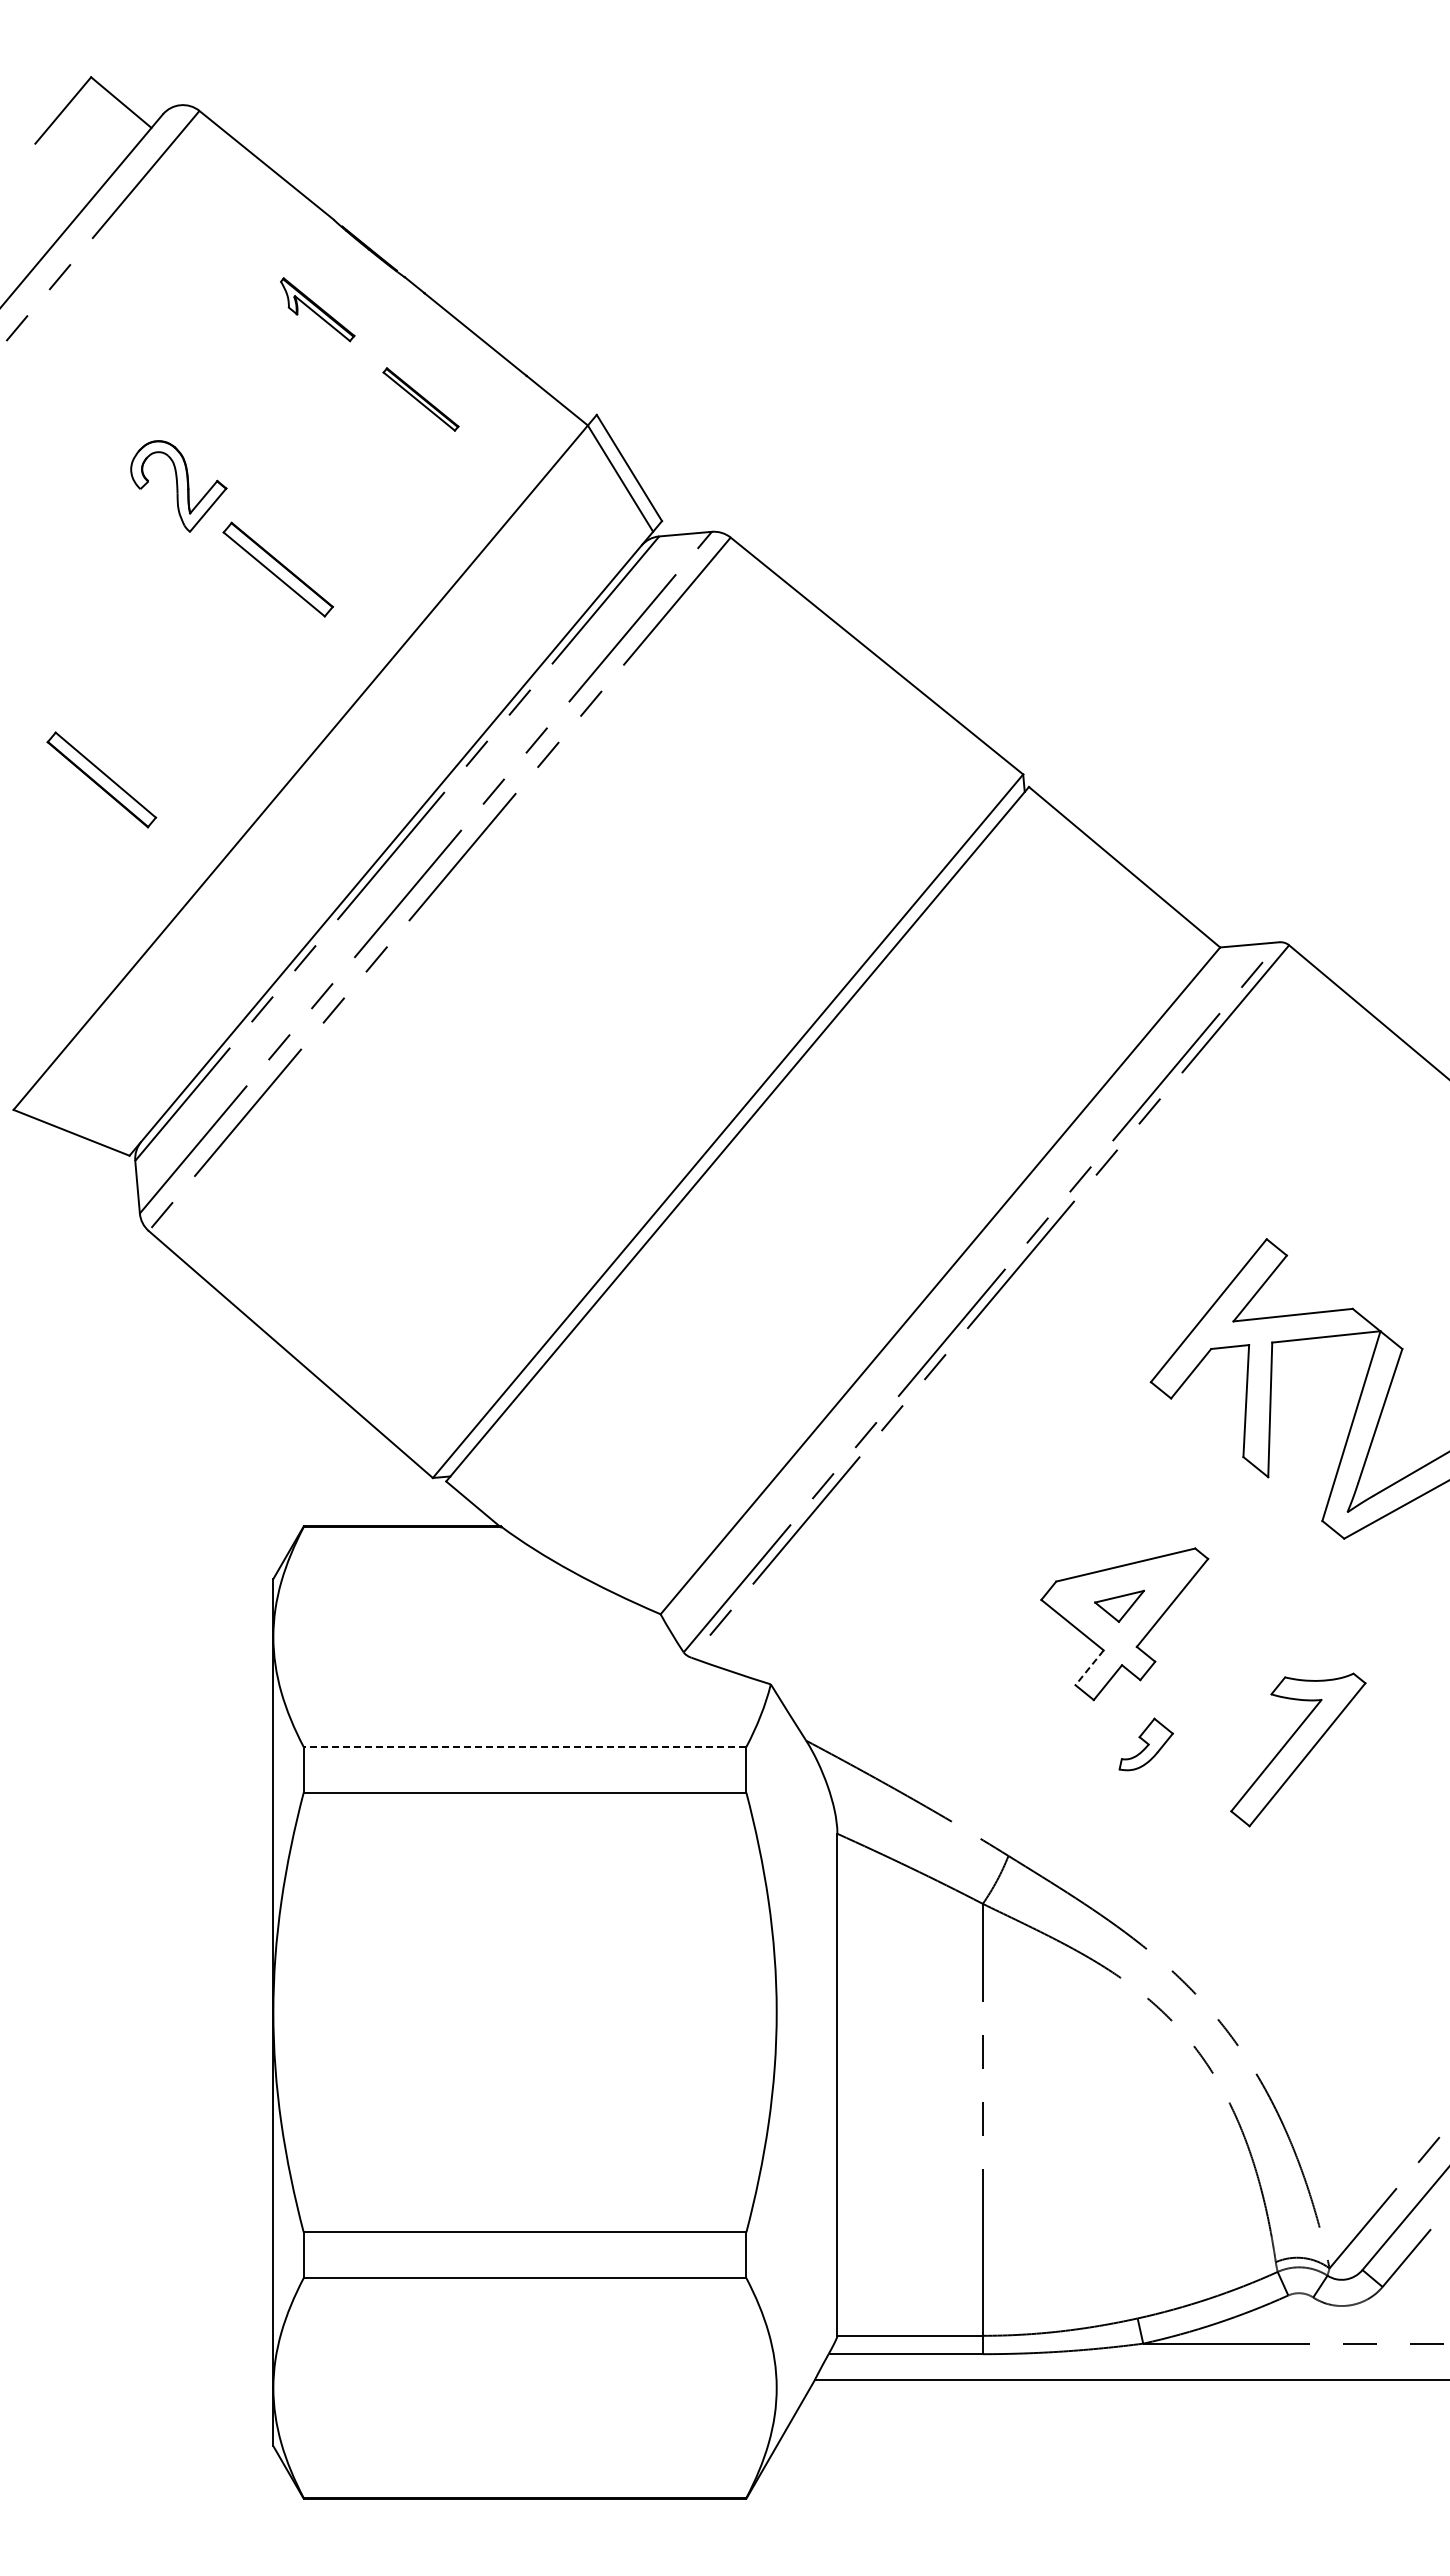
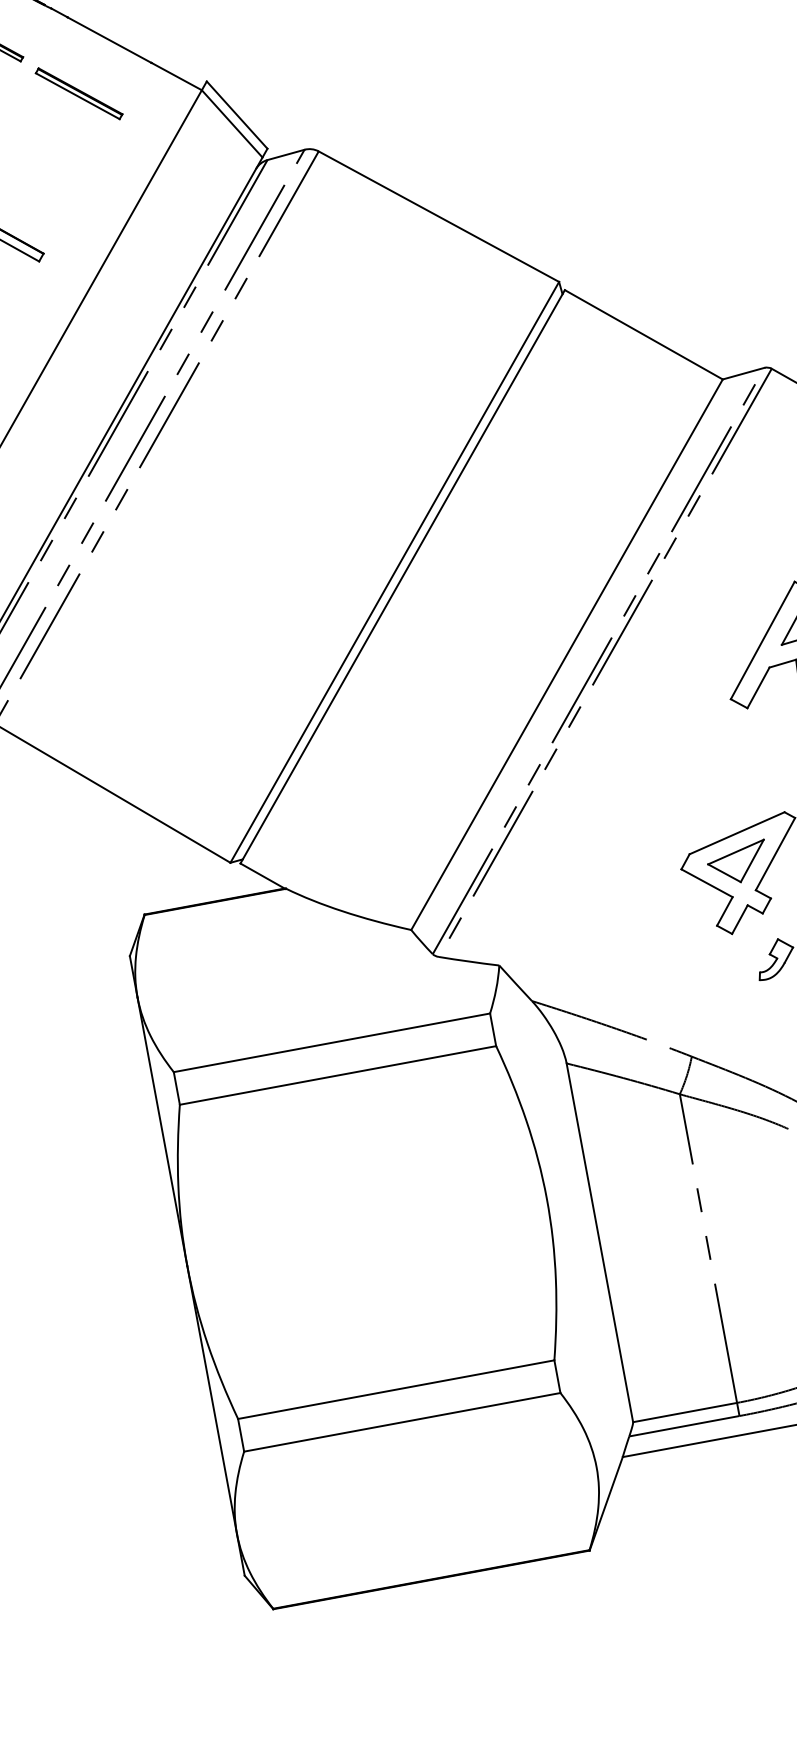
part: (420, 399) -> (78, 93), size x1.43
part: (1119, 1606) -> (738, 863), size x1.67
line: (1089, 1668) -> (724, 911), dashed -> solid
line: (524, 1747) -> (331, 1043), dashed -> solid

